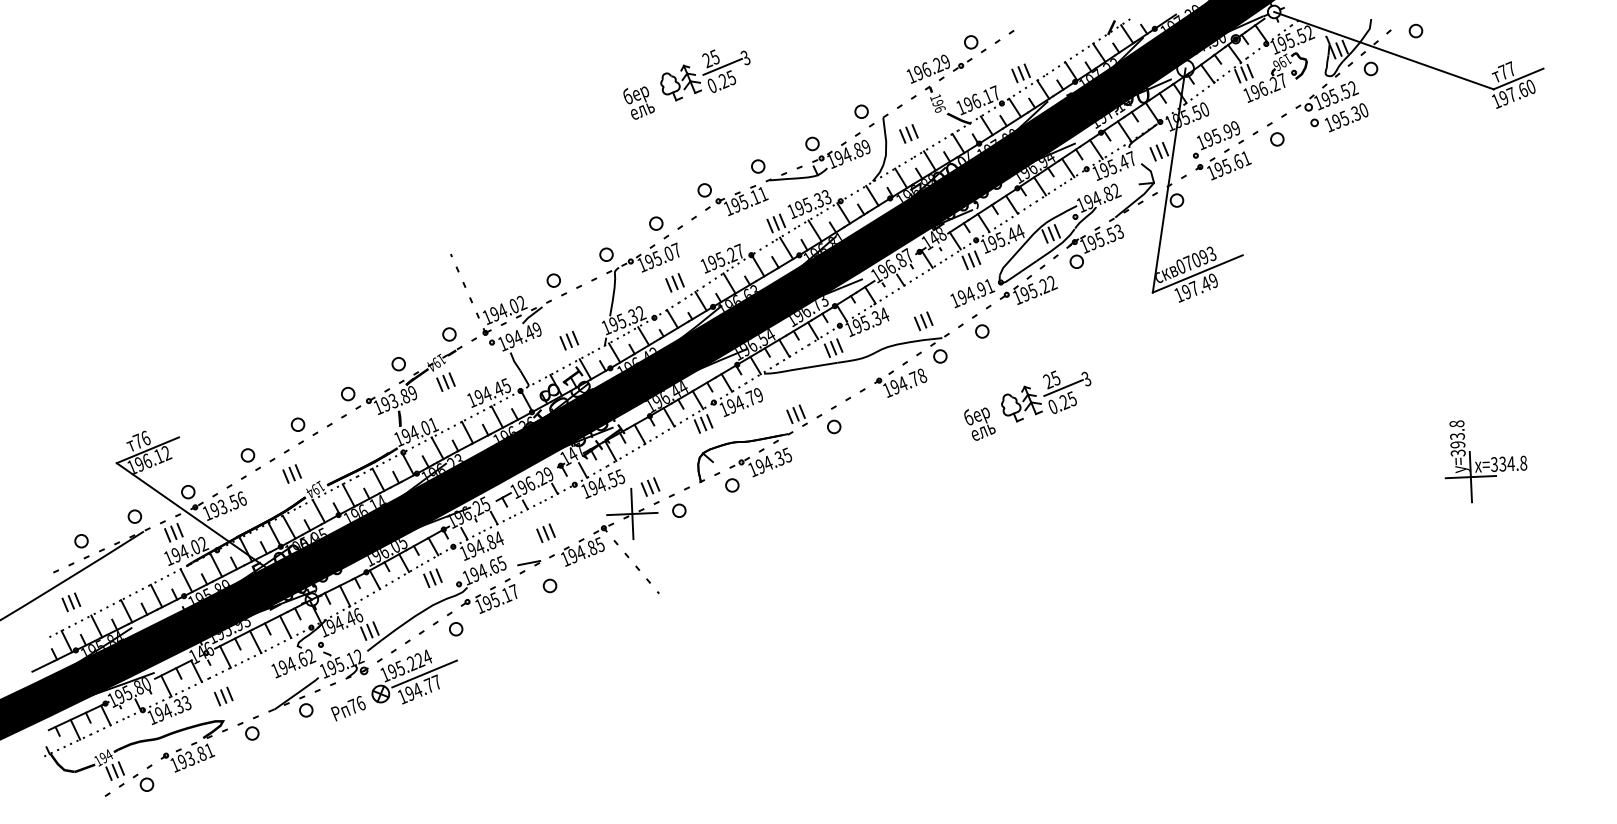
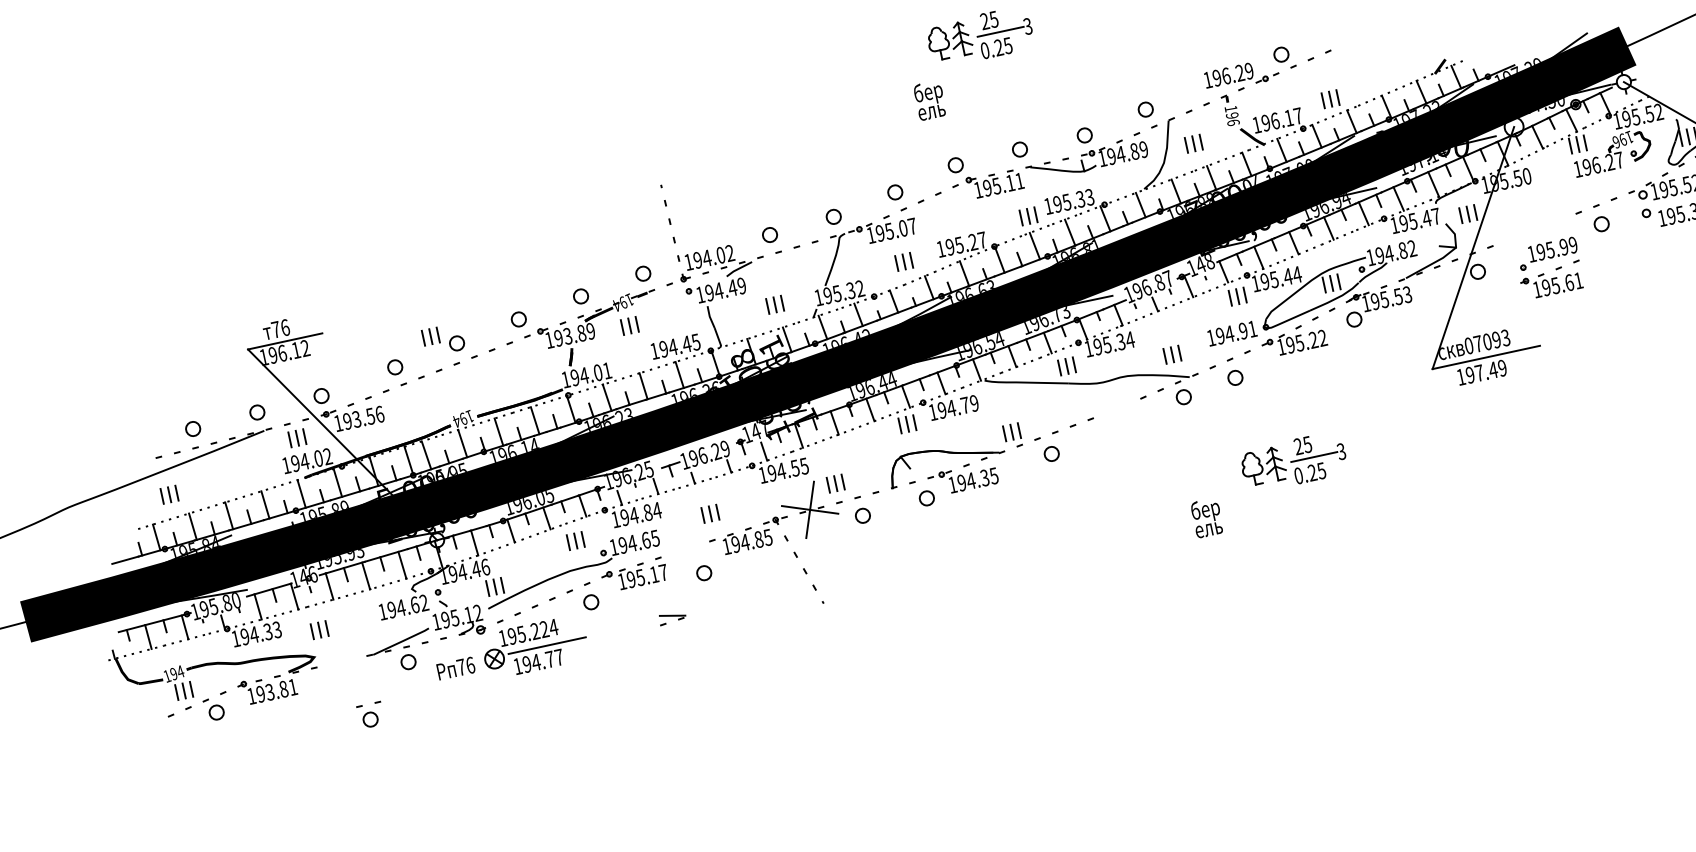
text: (638, 102) -> (929, 102), moved
part: (1222, 150) -> (1553, 267), moved
part: (900, 382) -> (1134, 418), removed
text: (979, 423) -> (1206, 519), moved
part: (291, 473) -> (430, 335), moved
part: (529, 567) -> (672, 620), moved
part: (248, 727) -> (367, 712), moved

